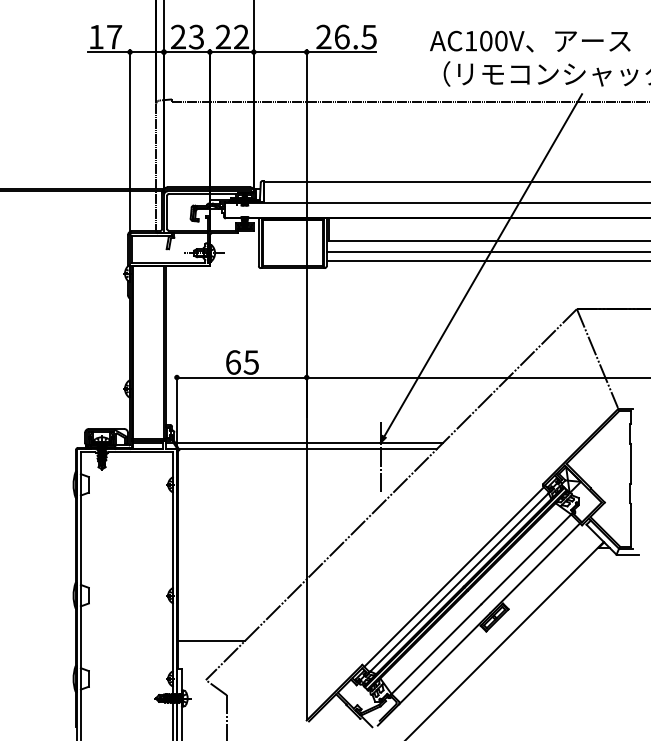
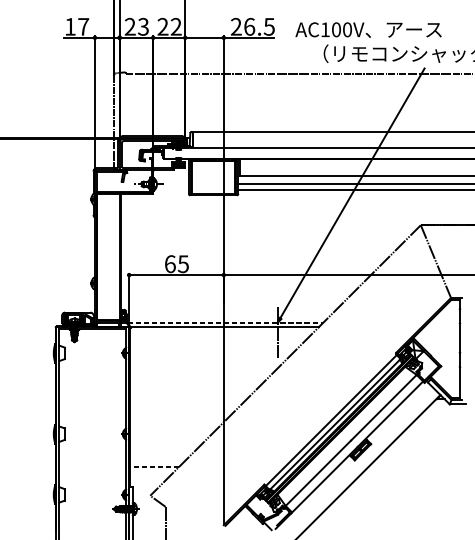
text: (530, 41) -> (368, 30), moved
line: (309, 442) -> (225, 322), solid -> dashed
line: (211, 640) -> (154, 466), solid -> dashed

